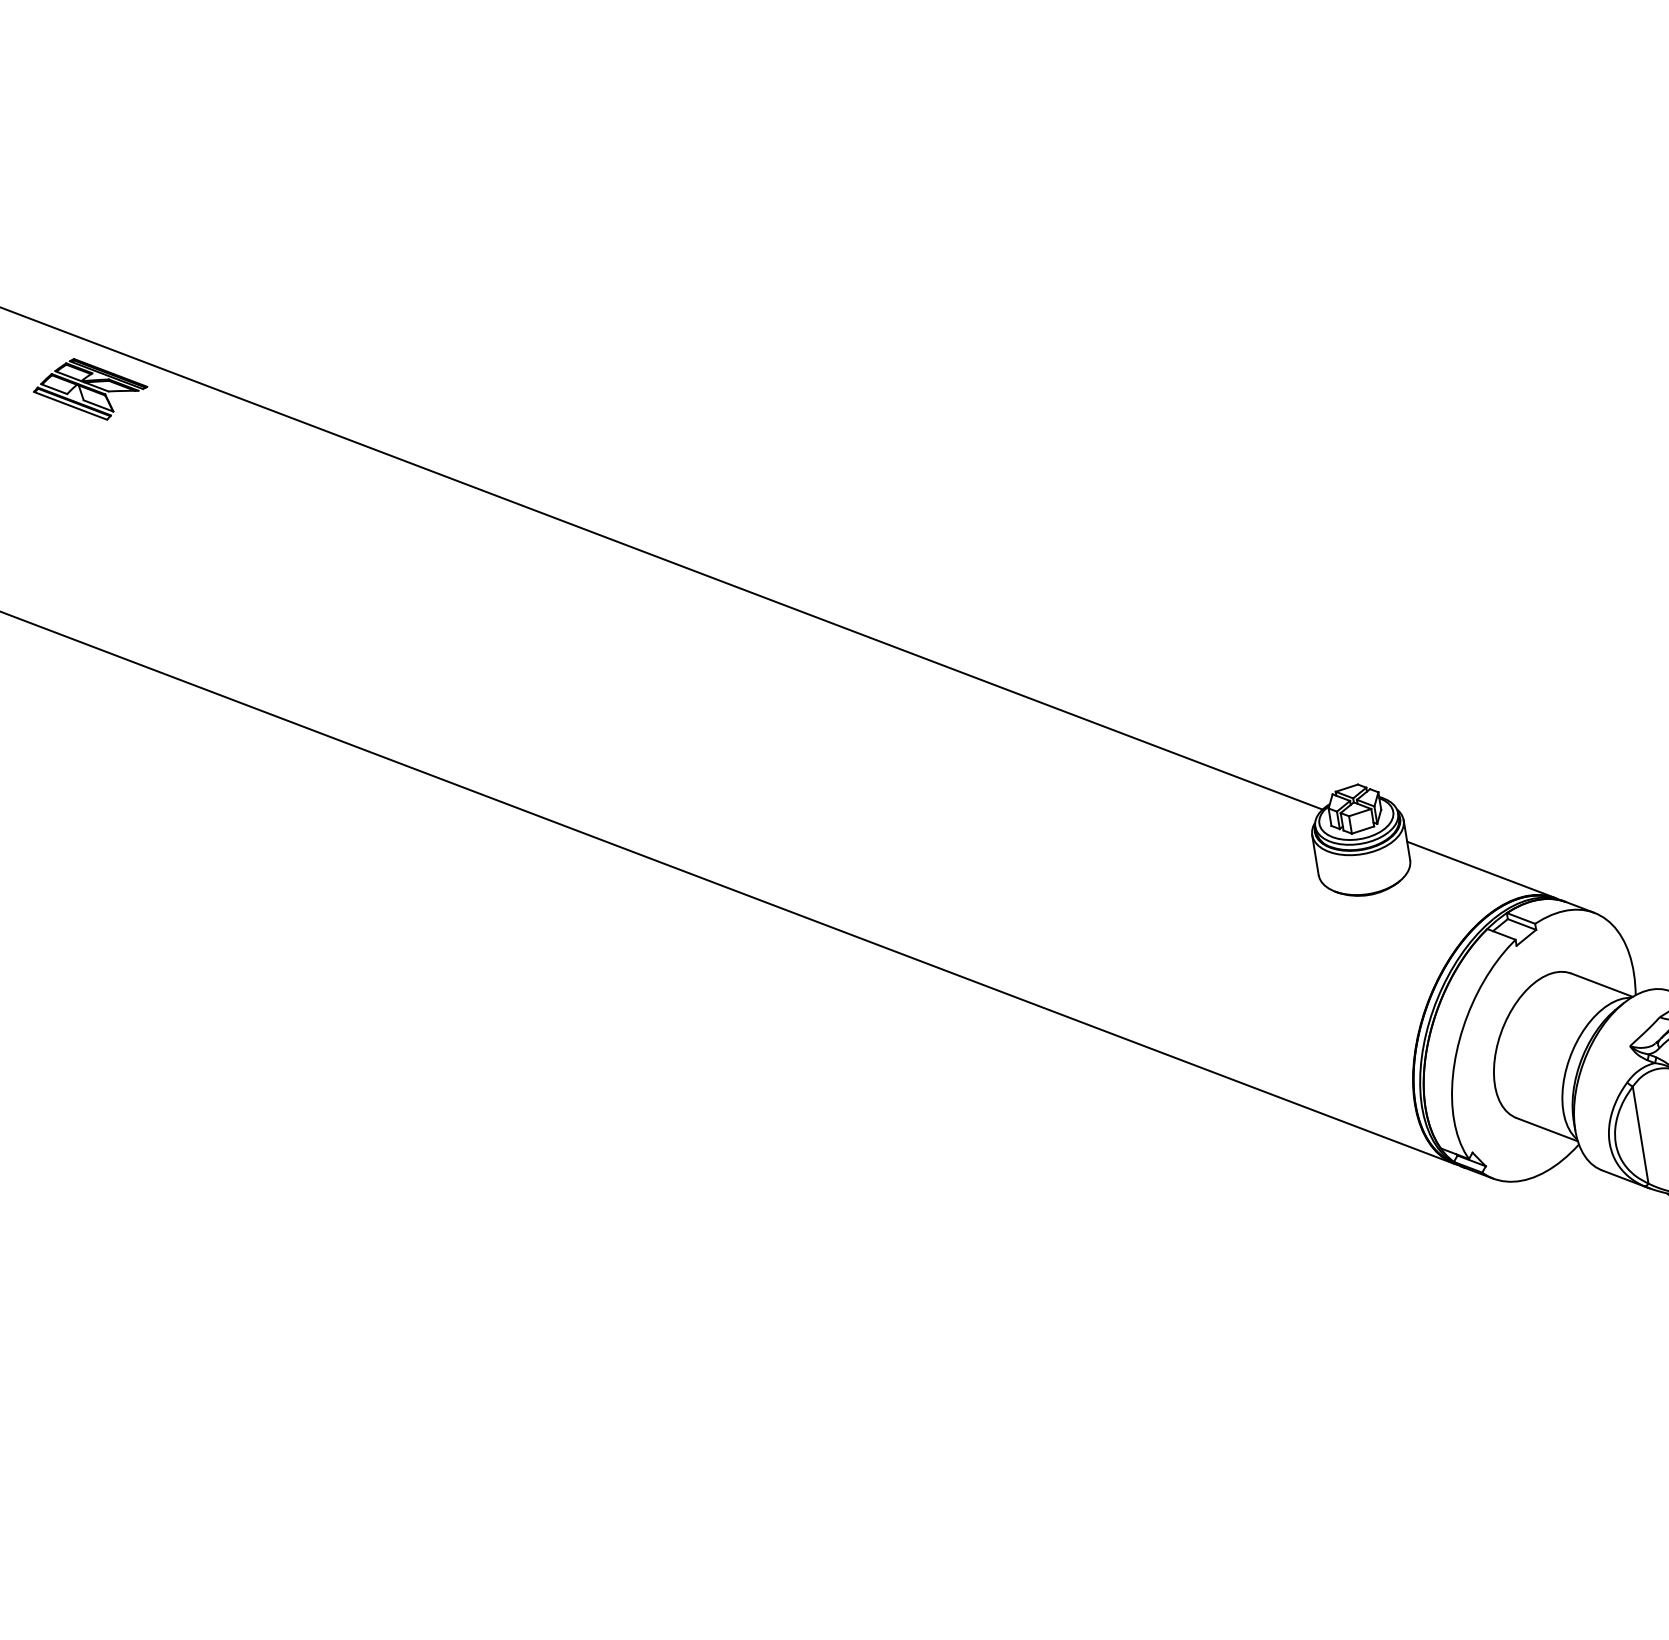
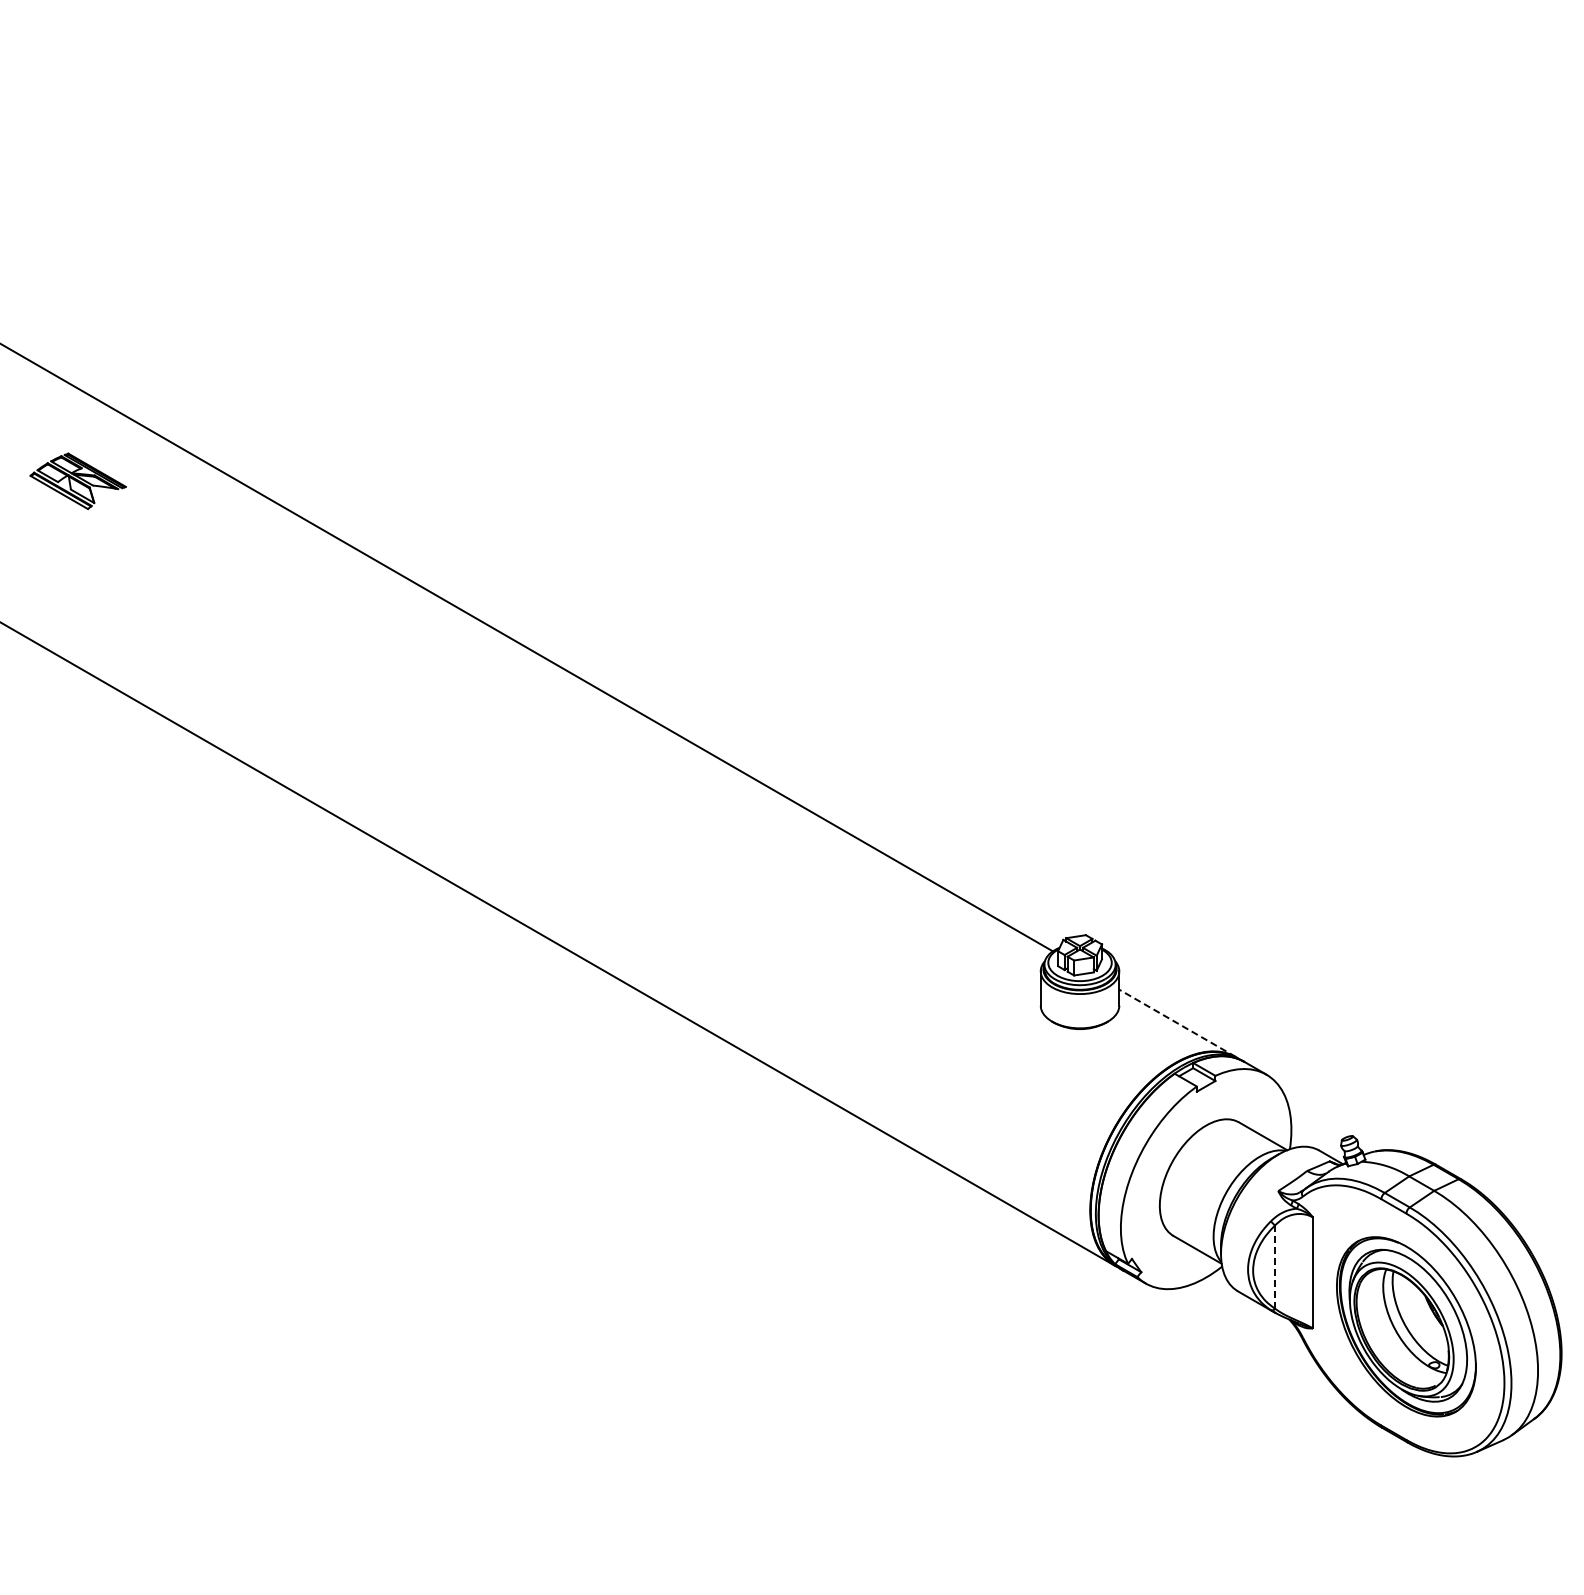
part: (89, 389) -> (77, 481), moved
line: (1481, 870) -> (1177, 1023), solid -> dashed
line: (1641, 1135) -> (1275, 1267), solid -> dashed

